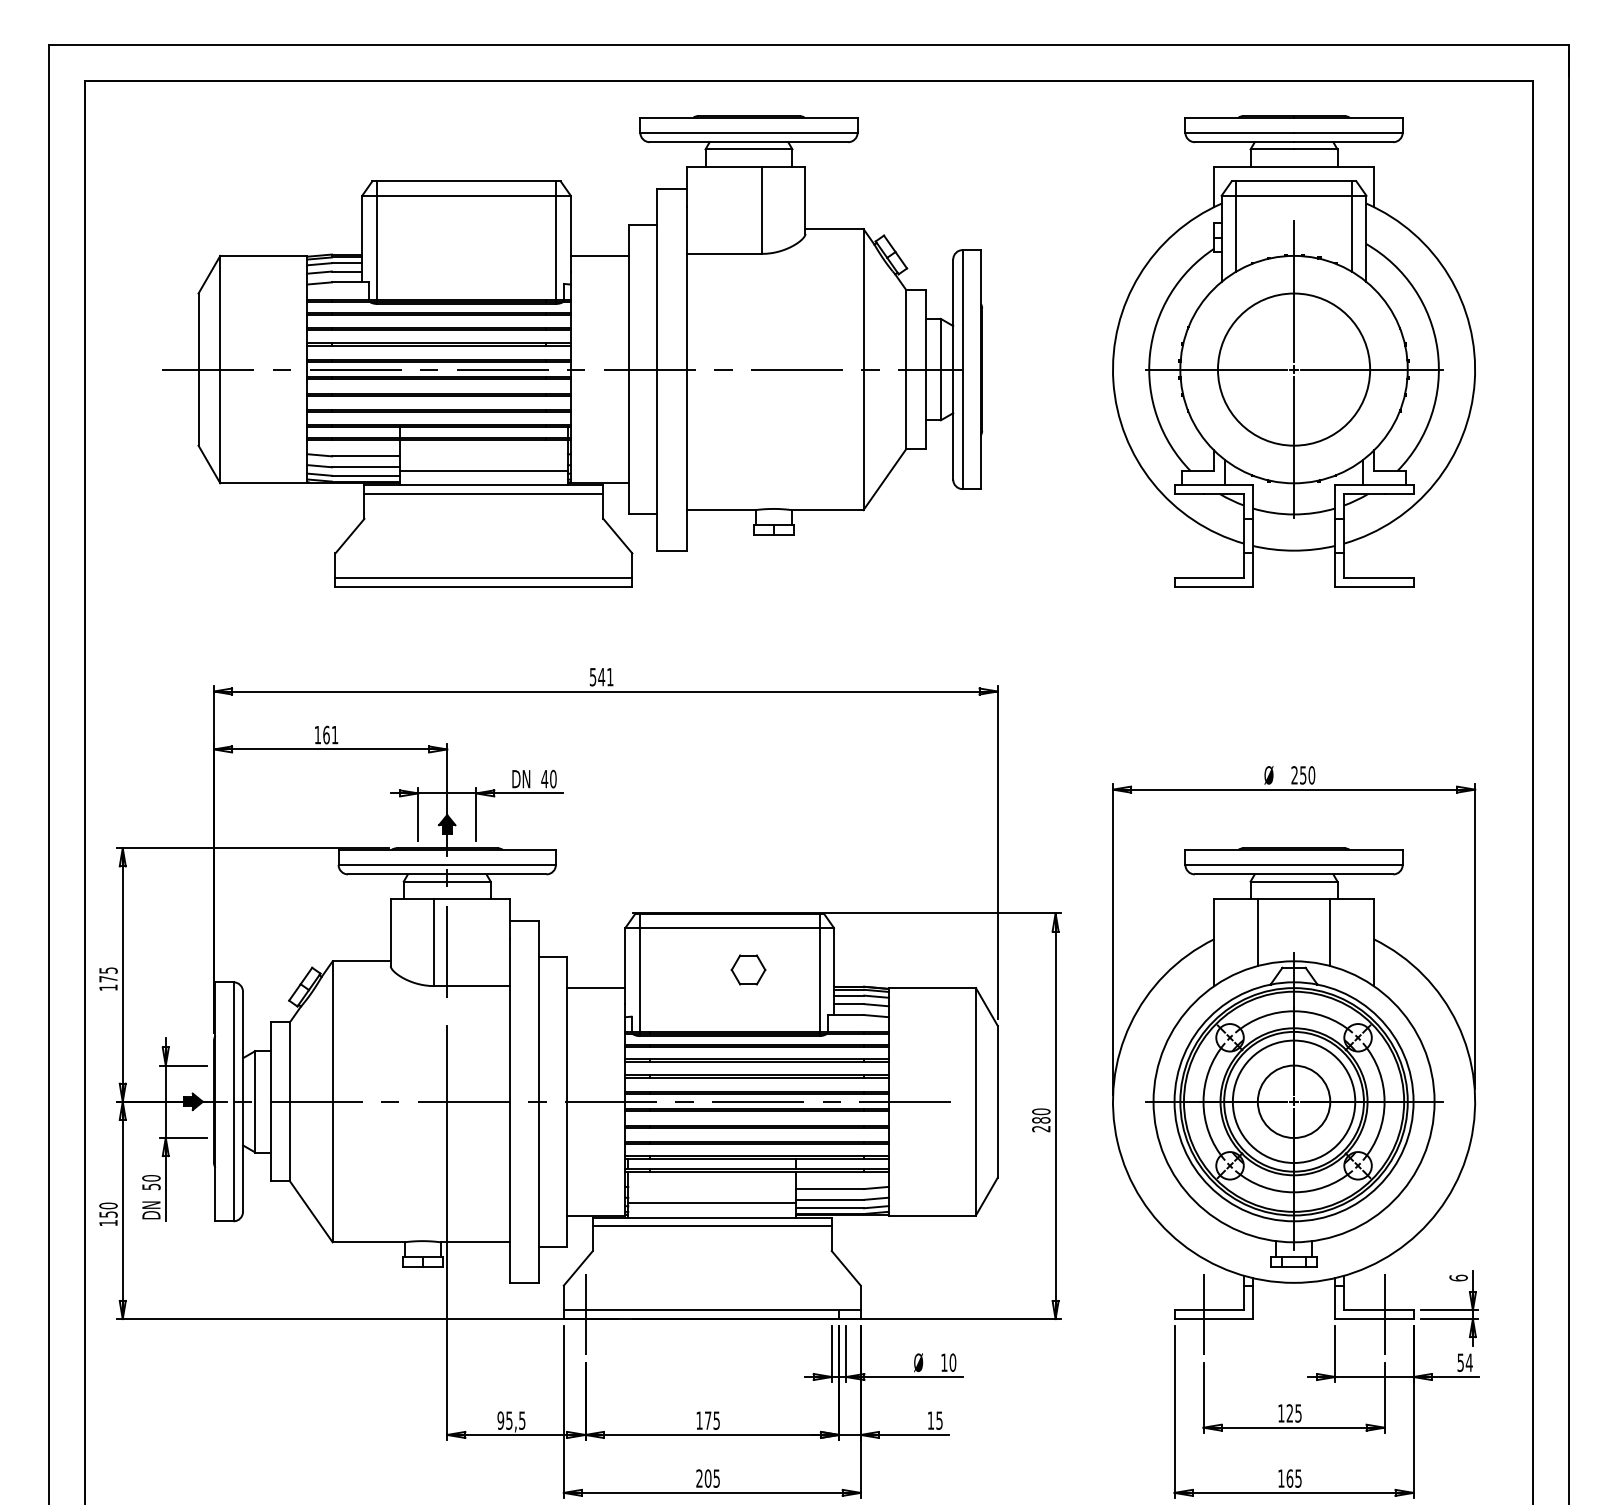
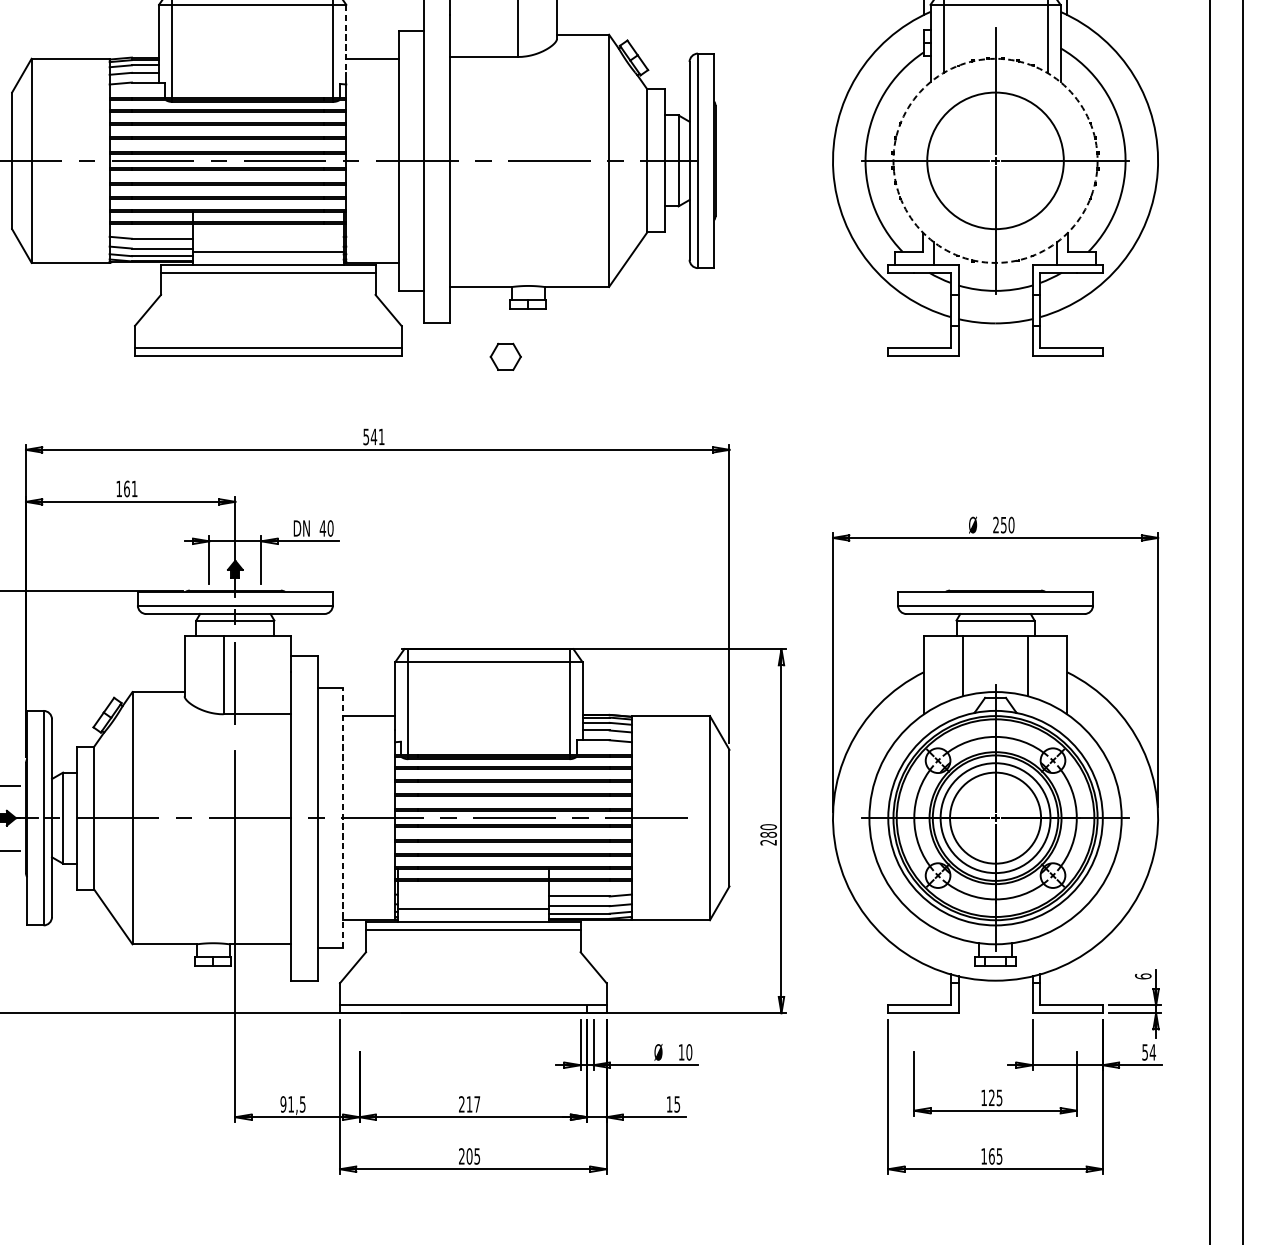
line: (570, 233) -> (346, 38), solid -> dashed
circle: (1293, 369) -> (995, 160), solid -> dashed
part: (748, 969) -> (505, 356), moved
line: (566, 1101) -> (342, 817), solid -> dashed
circle: (1293, 1101) -> (995, 817), size x1.4
line: (585, 1314) -> (359, 1009), removed
line: (1203, 1314) -> (914, 1009), removed
line: (1384, 1314) -> (1076, 1009), removed
text: (509, 1420) -> (291, 1104), 95,5 -> 91,5
text: (707, 1420) -> (468, 1104), 175 -> 217

